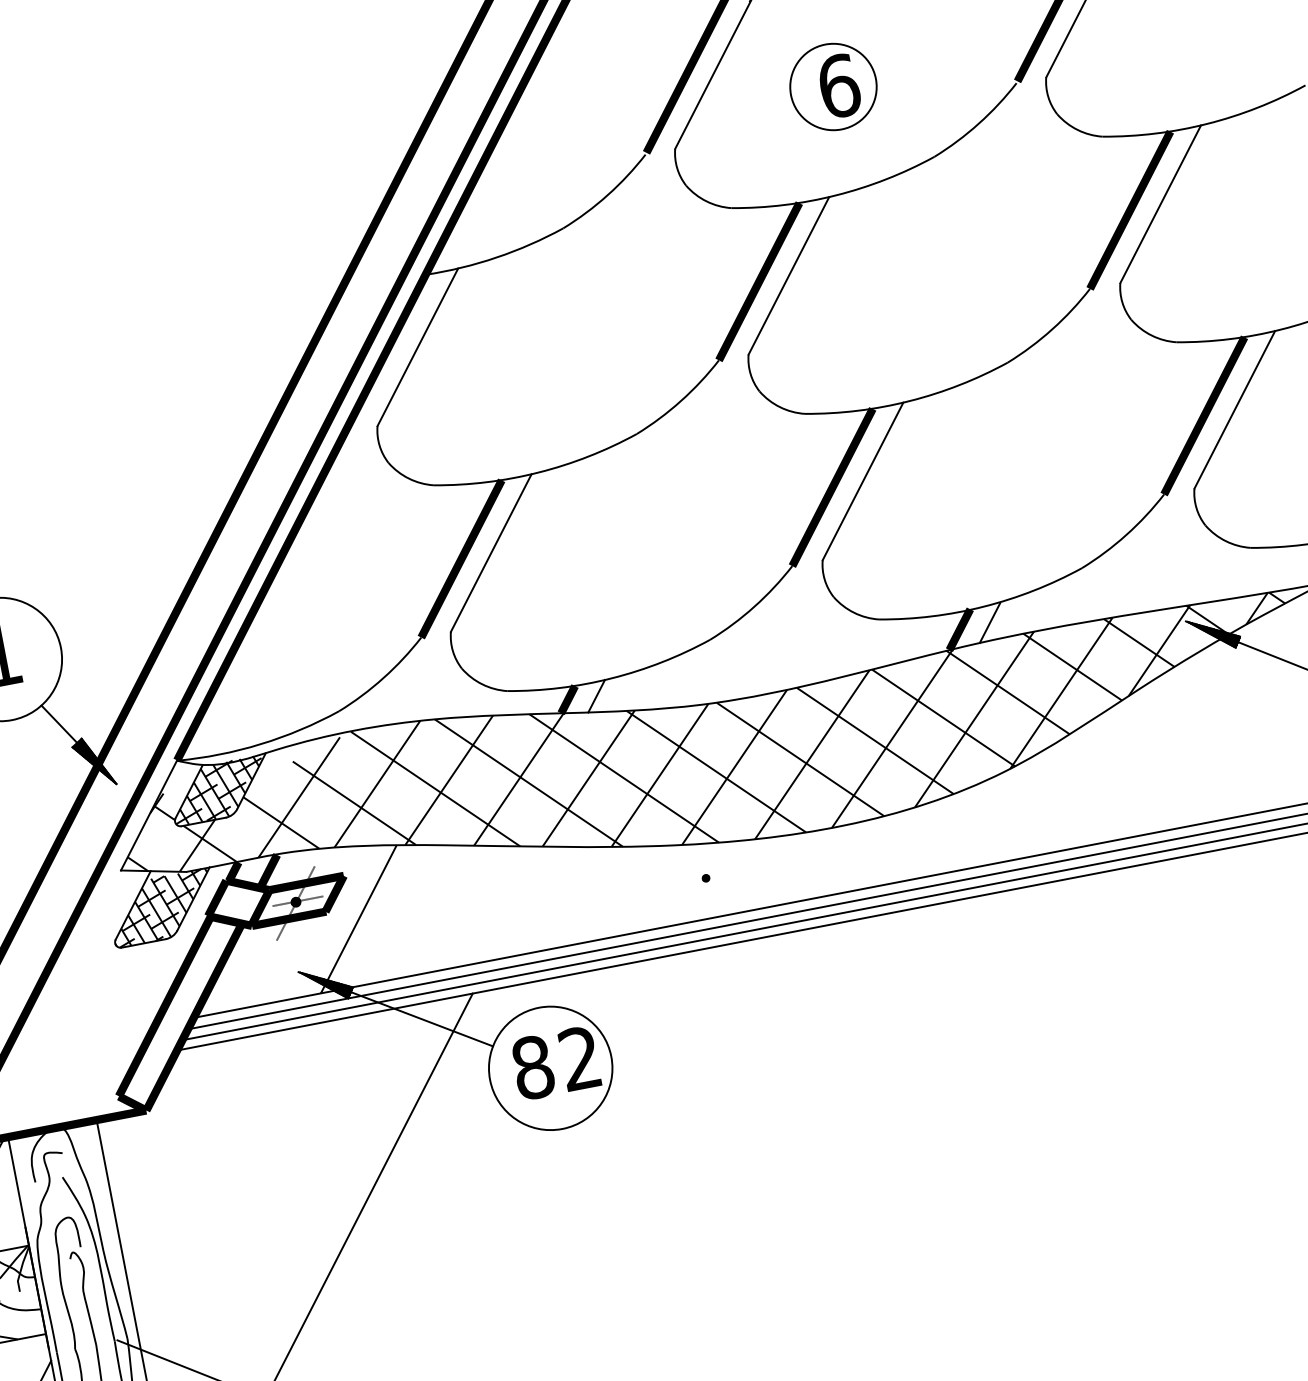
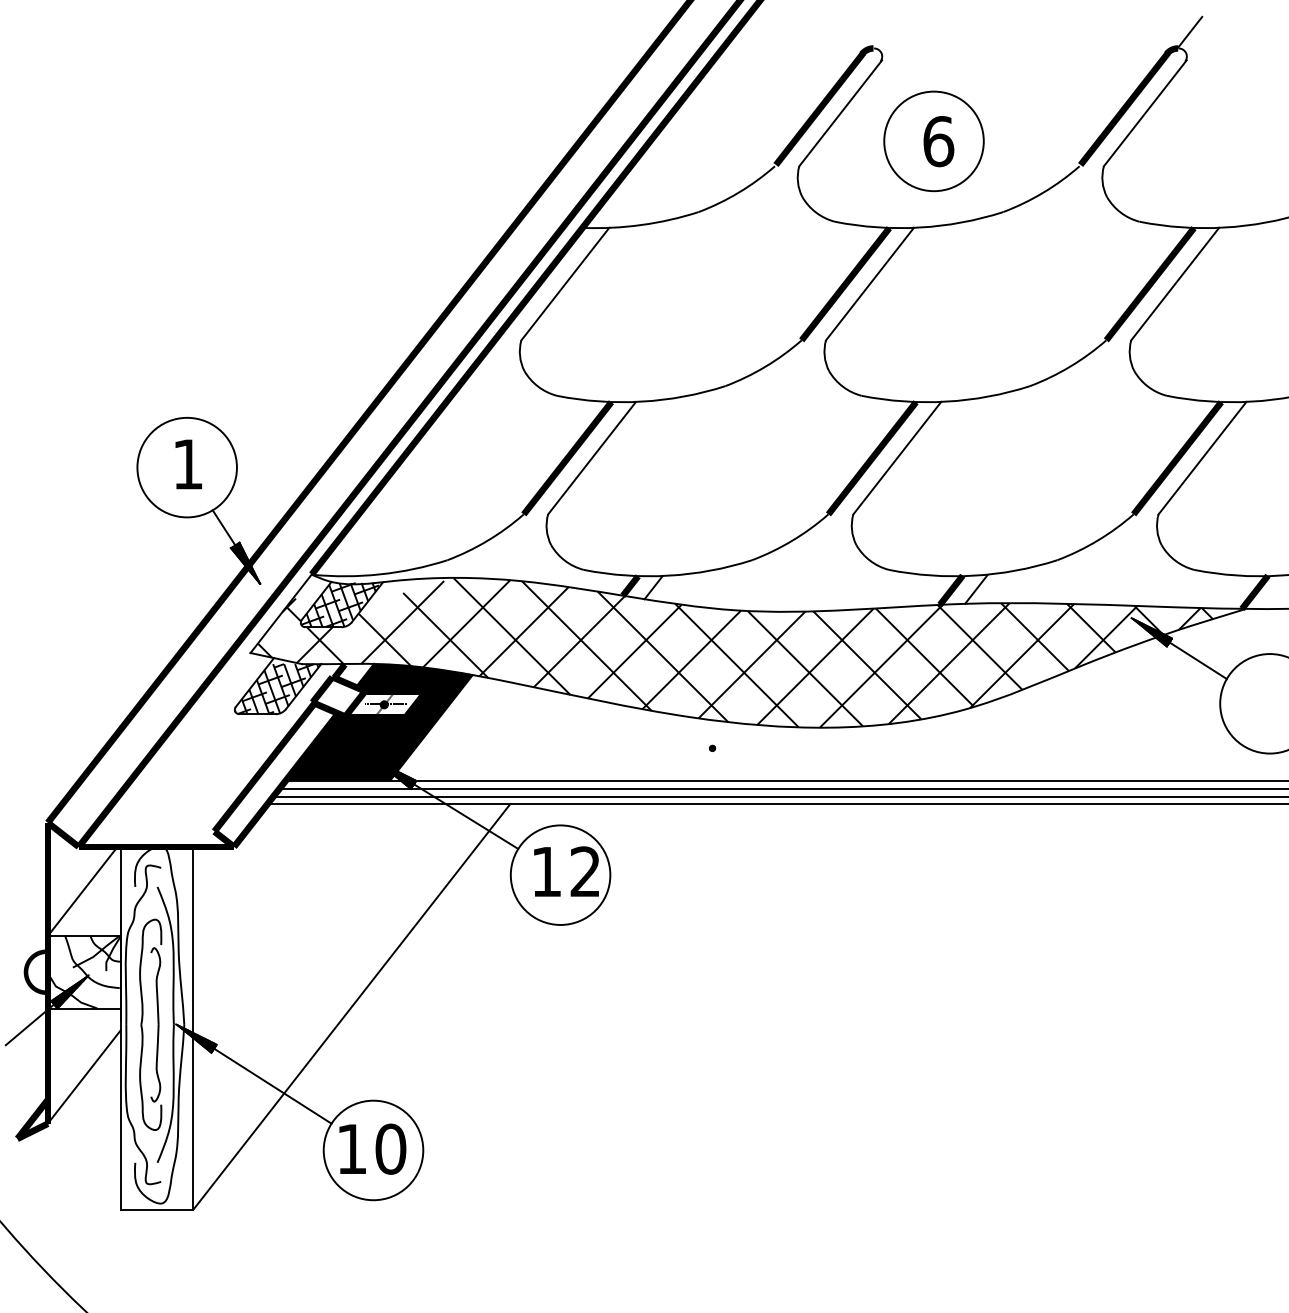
circle: (832, 87) -> (933, 141), size x1.43
fill: (293, 925) -> (378, 722), added
text: (532, 1067) -> (546, 871), 82 -> 12
hatch: (145, 1352) -> (196, 1038), added

